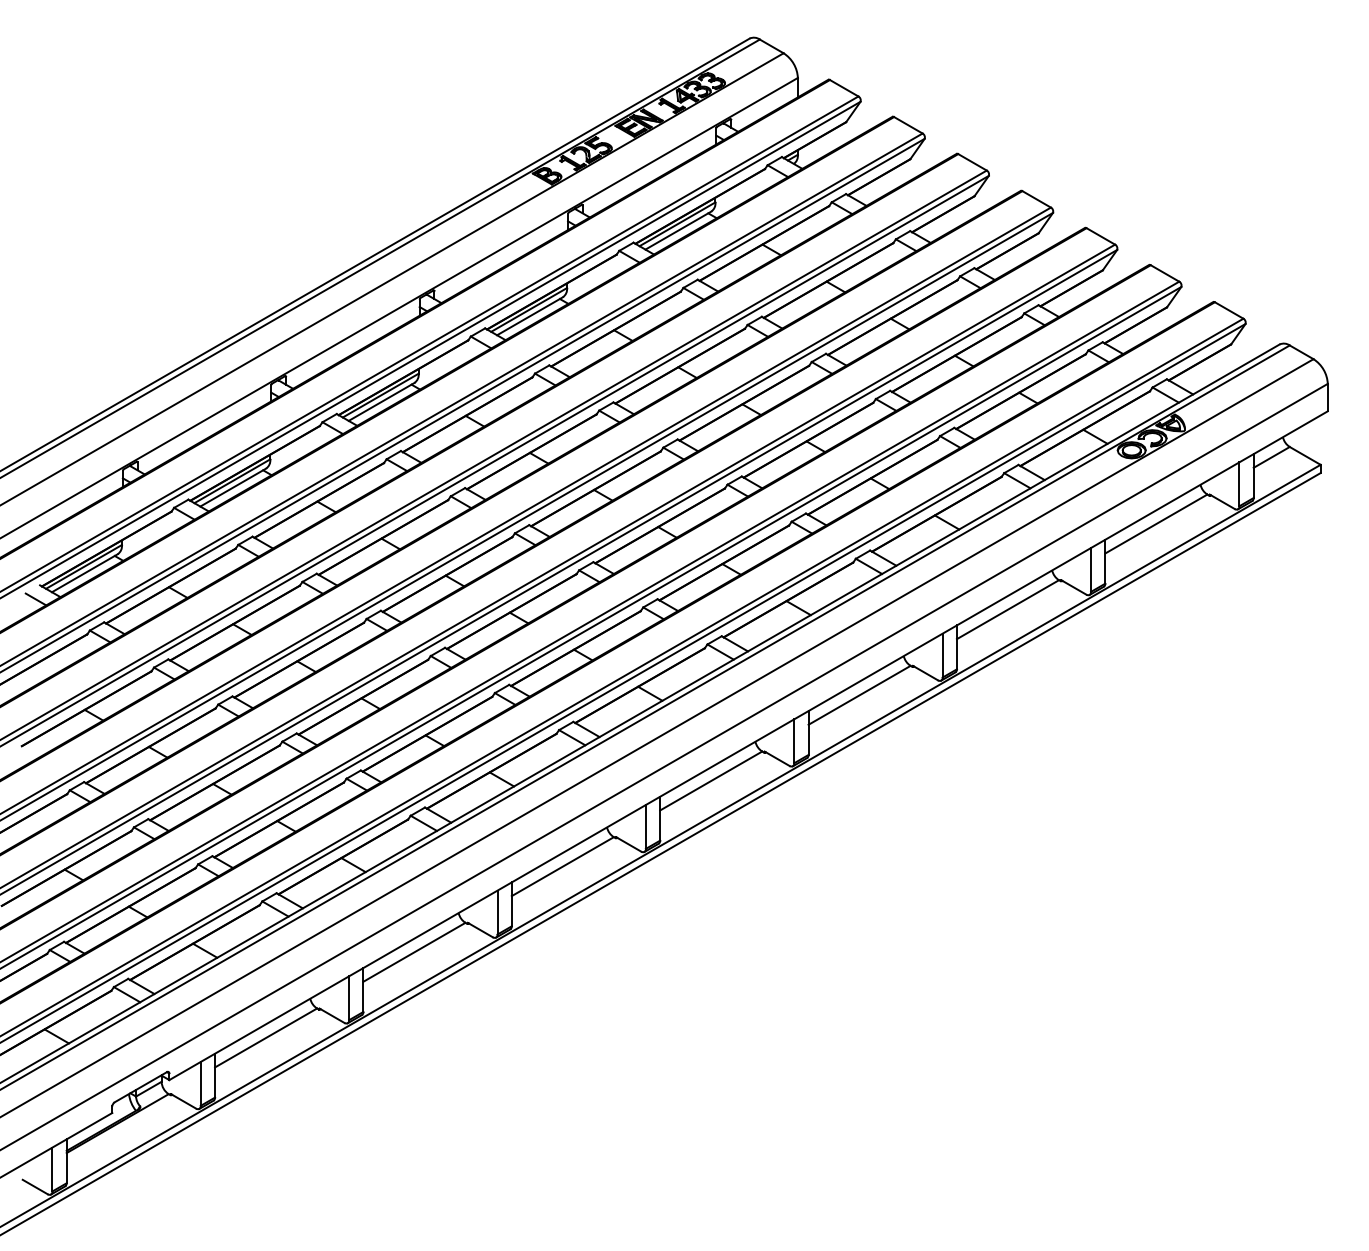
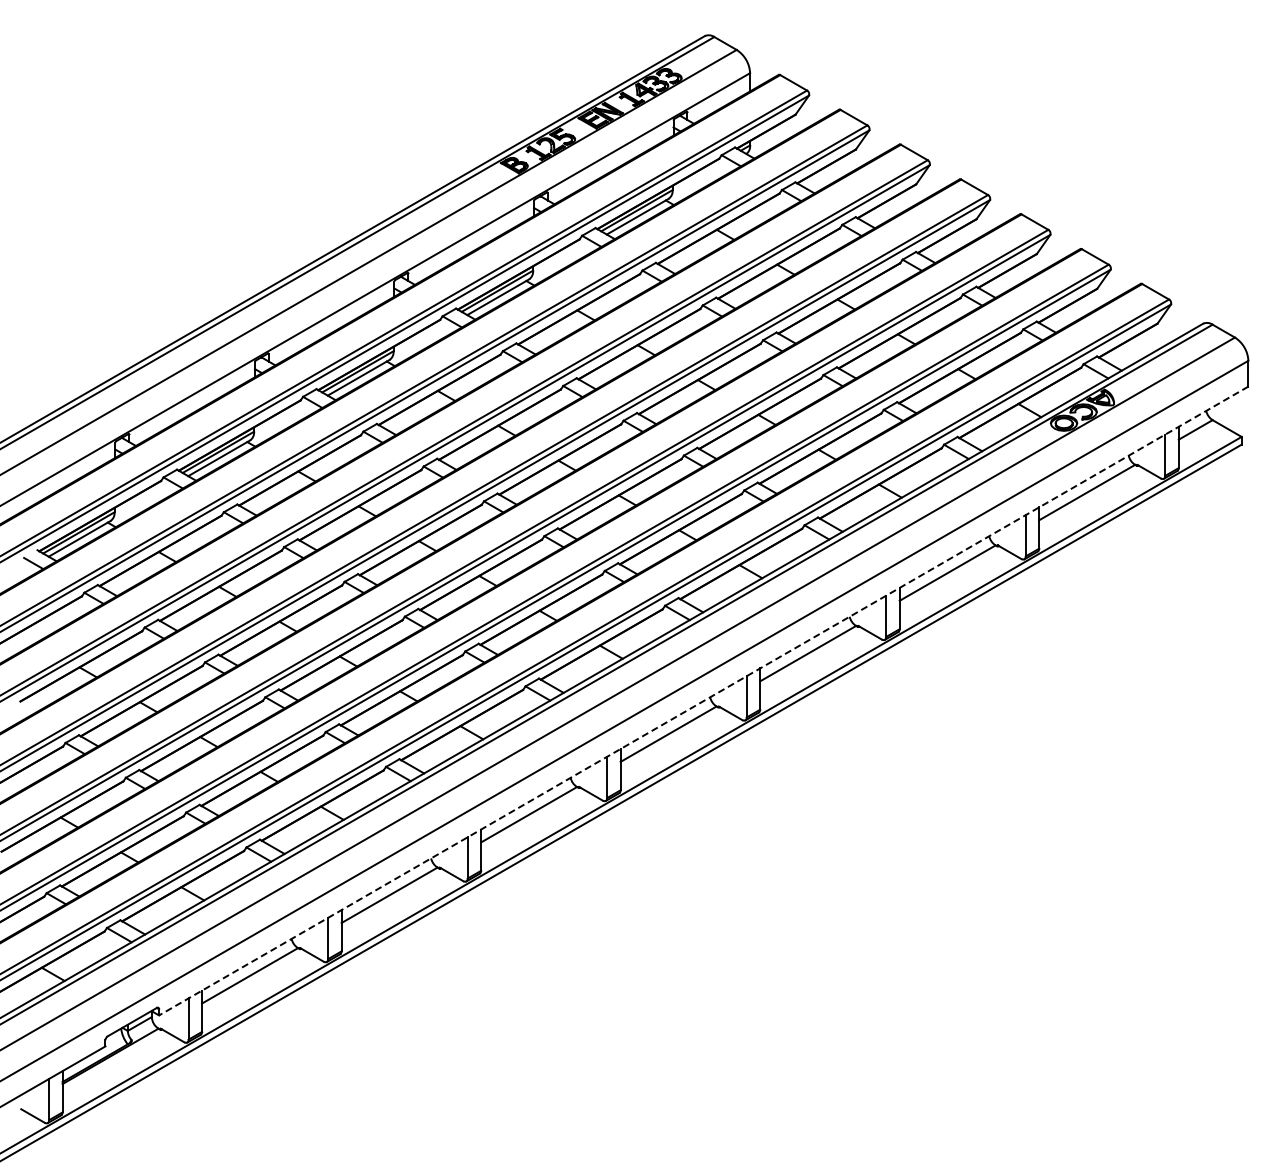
line: (748, 746) -> (703, 701), solid -> dashed

